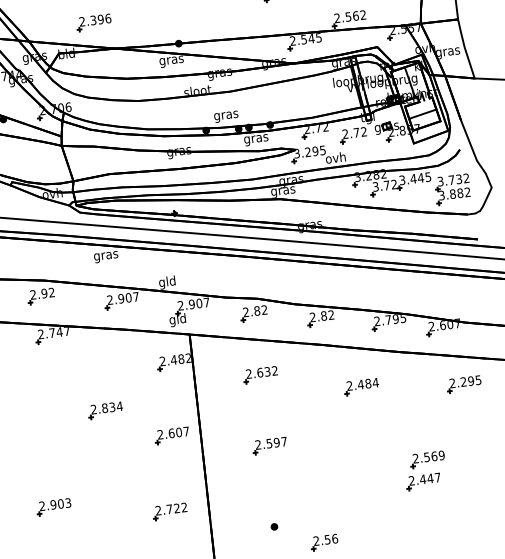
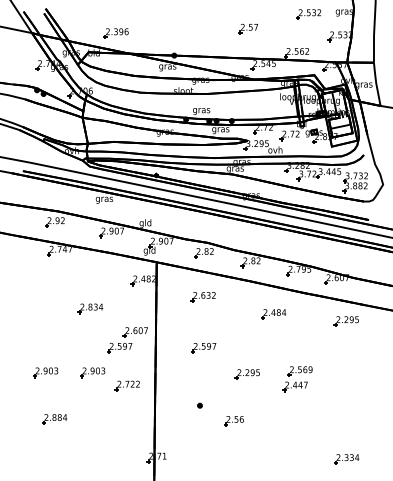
part: (152, 460) -> (119, 348), added
part: (425, 471) -> (297, 379), moved
part: (333, 475) -> (246, 374), added
part: (119, 499) -> (92, 372), added

